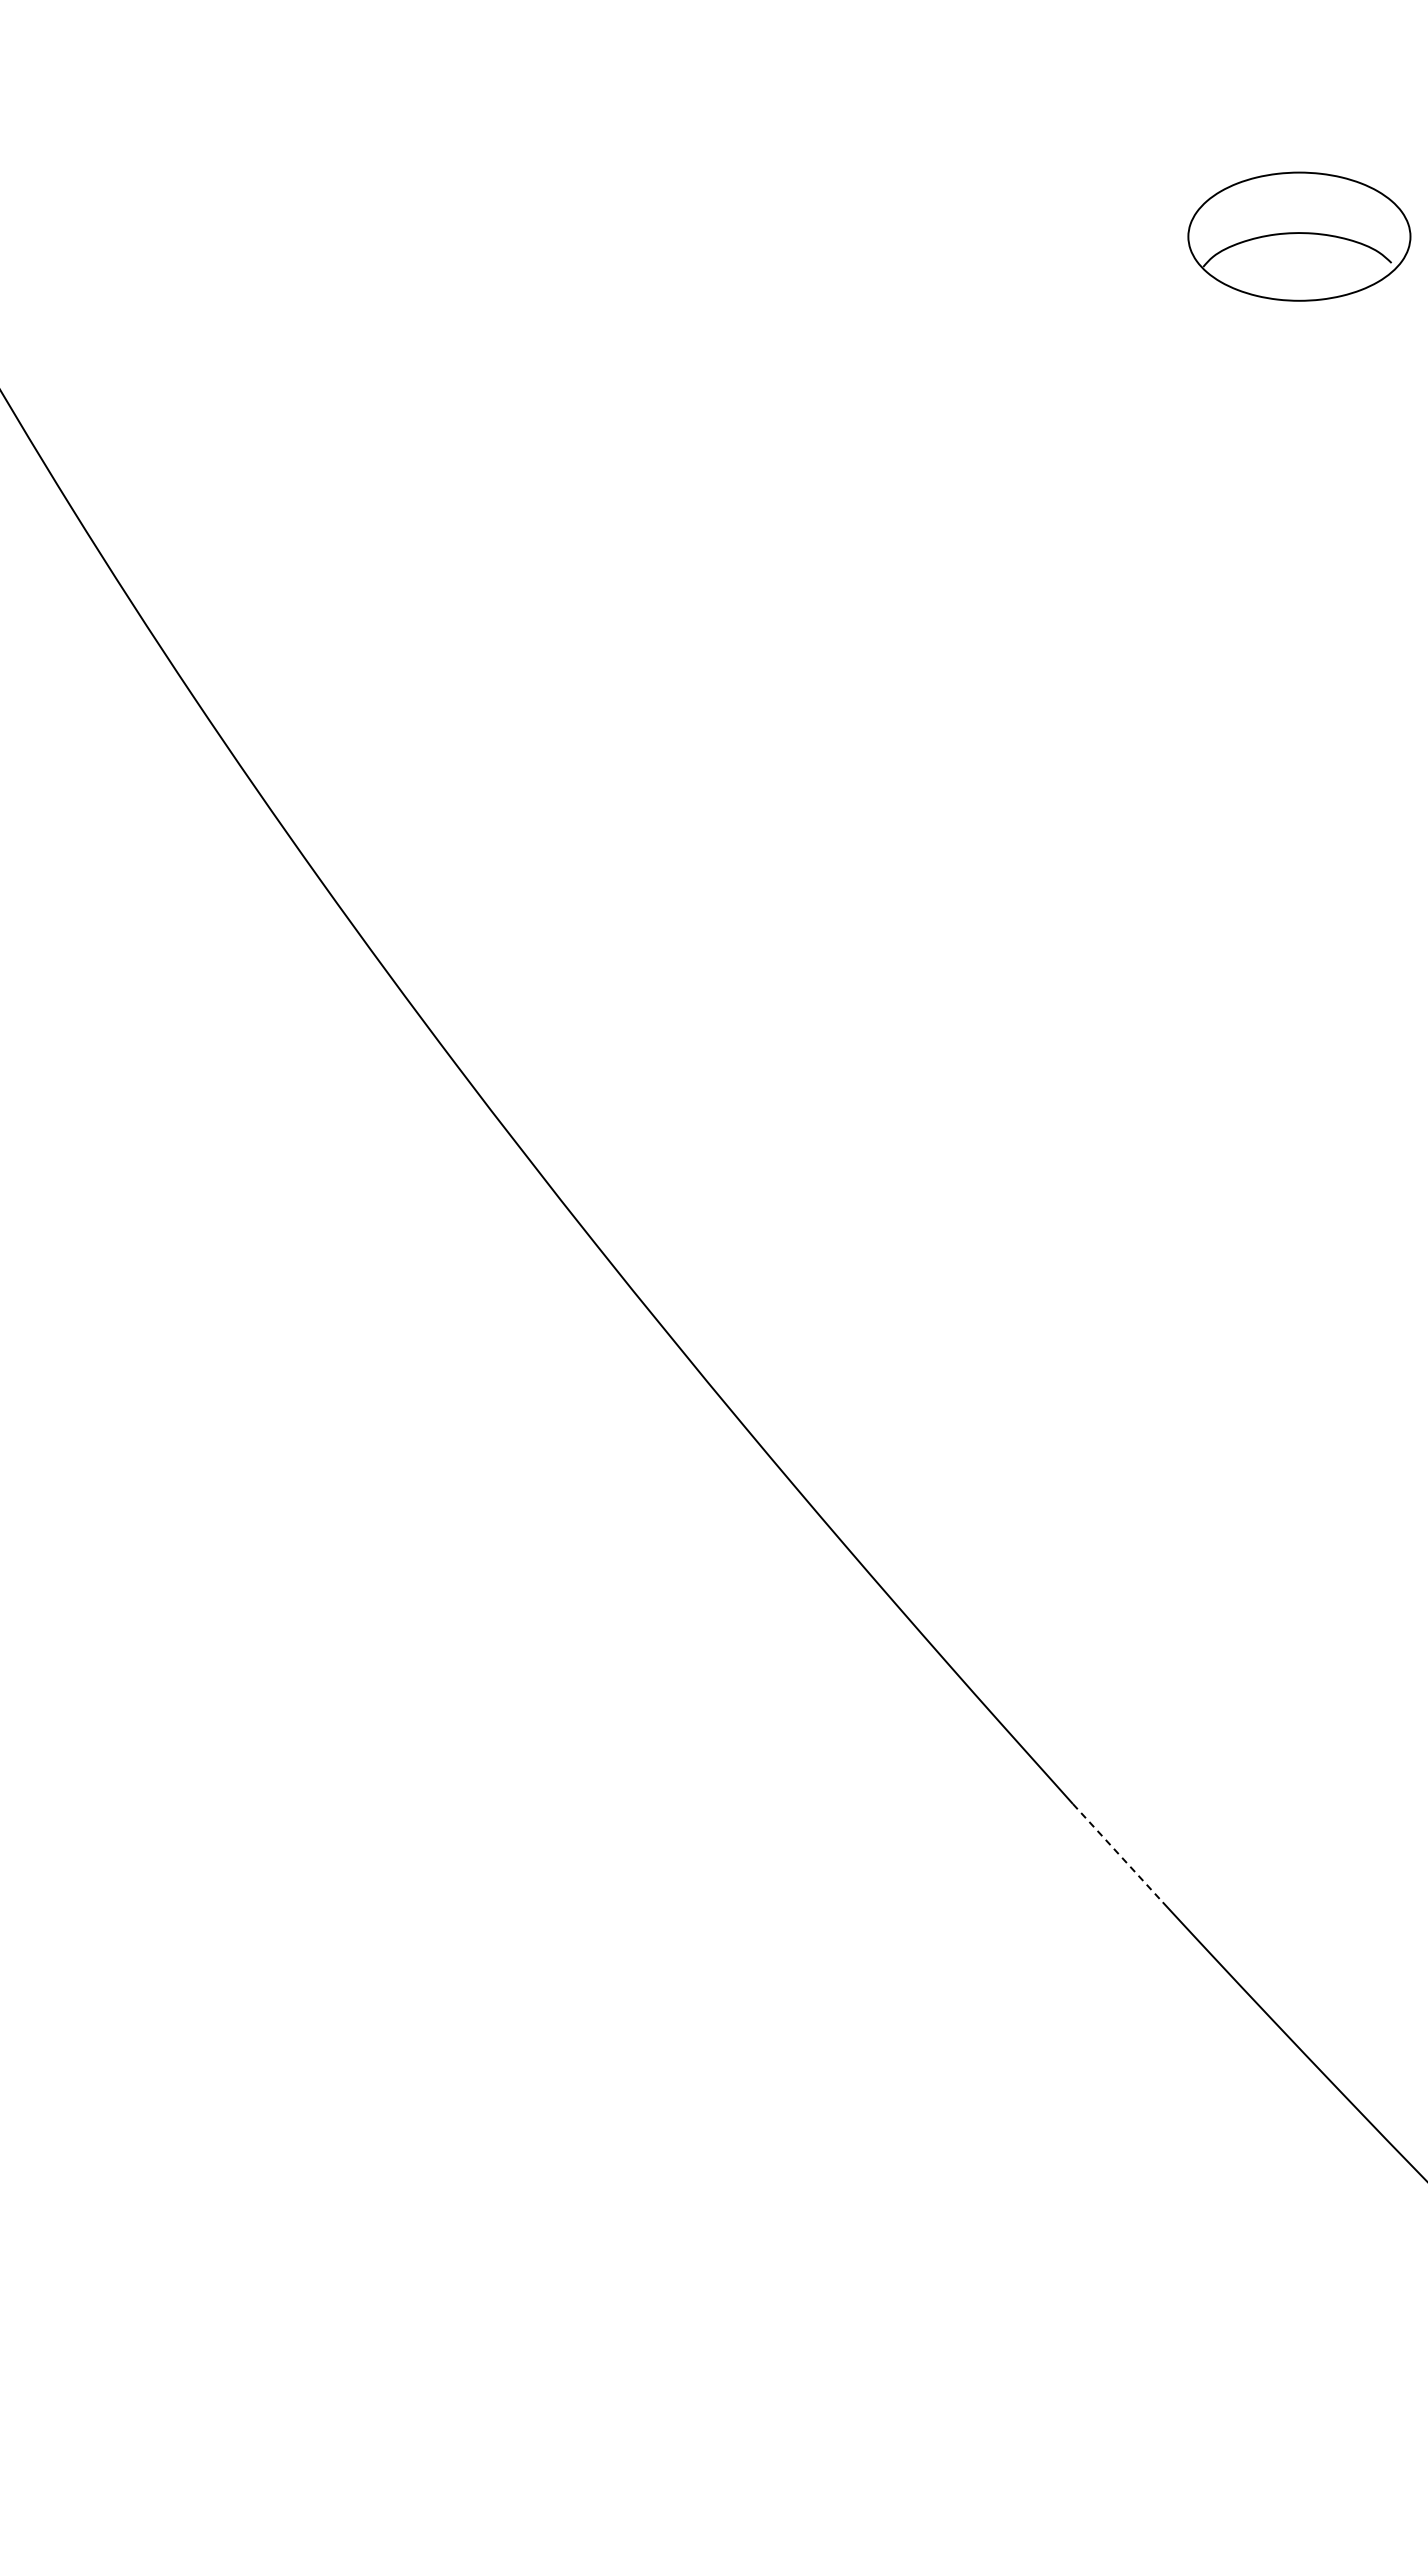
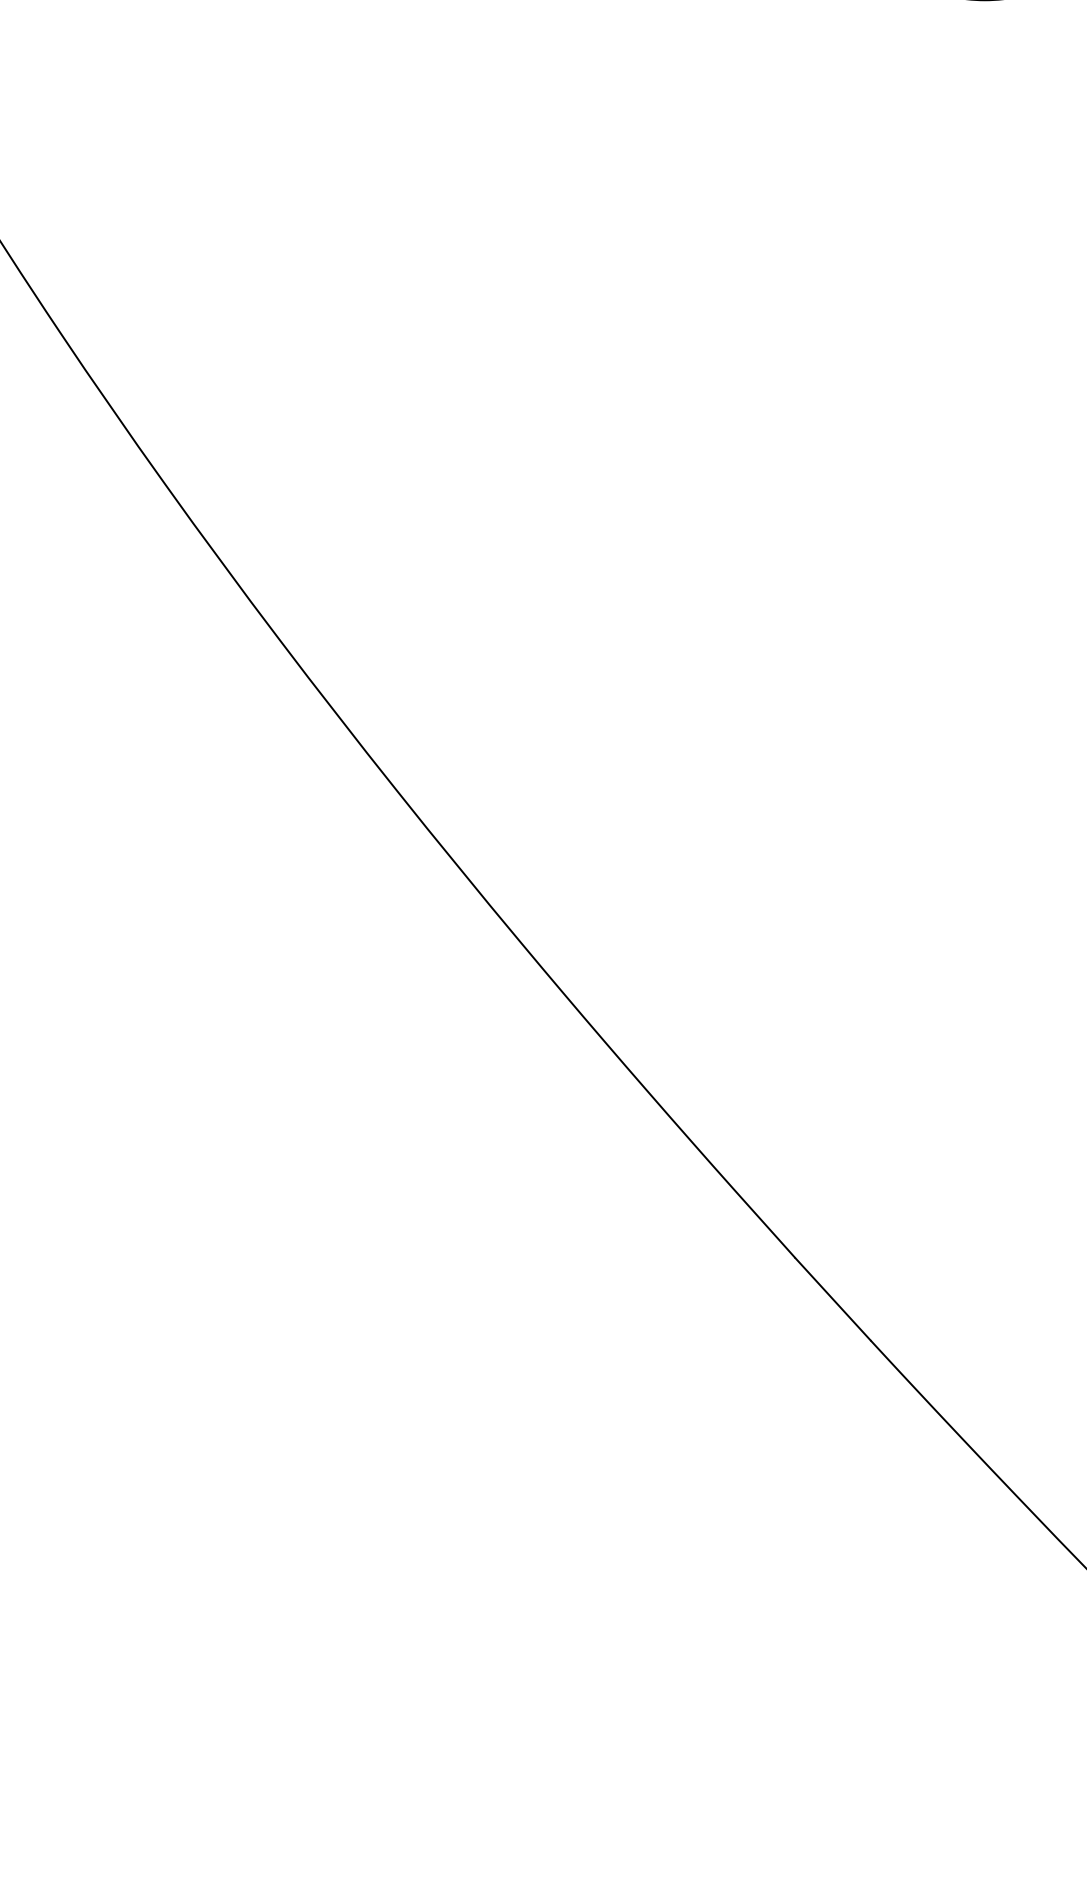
line: (1117, 1853) -> (832, 1299), dashed -> solid

